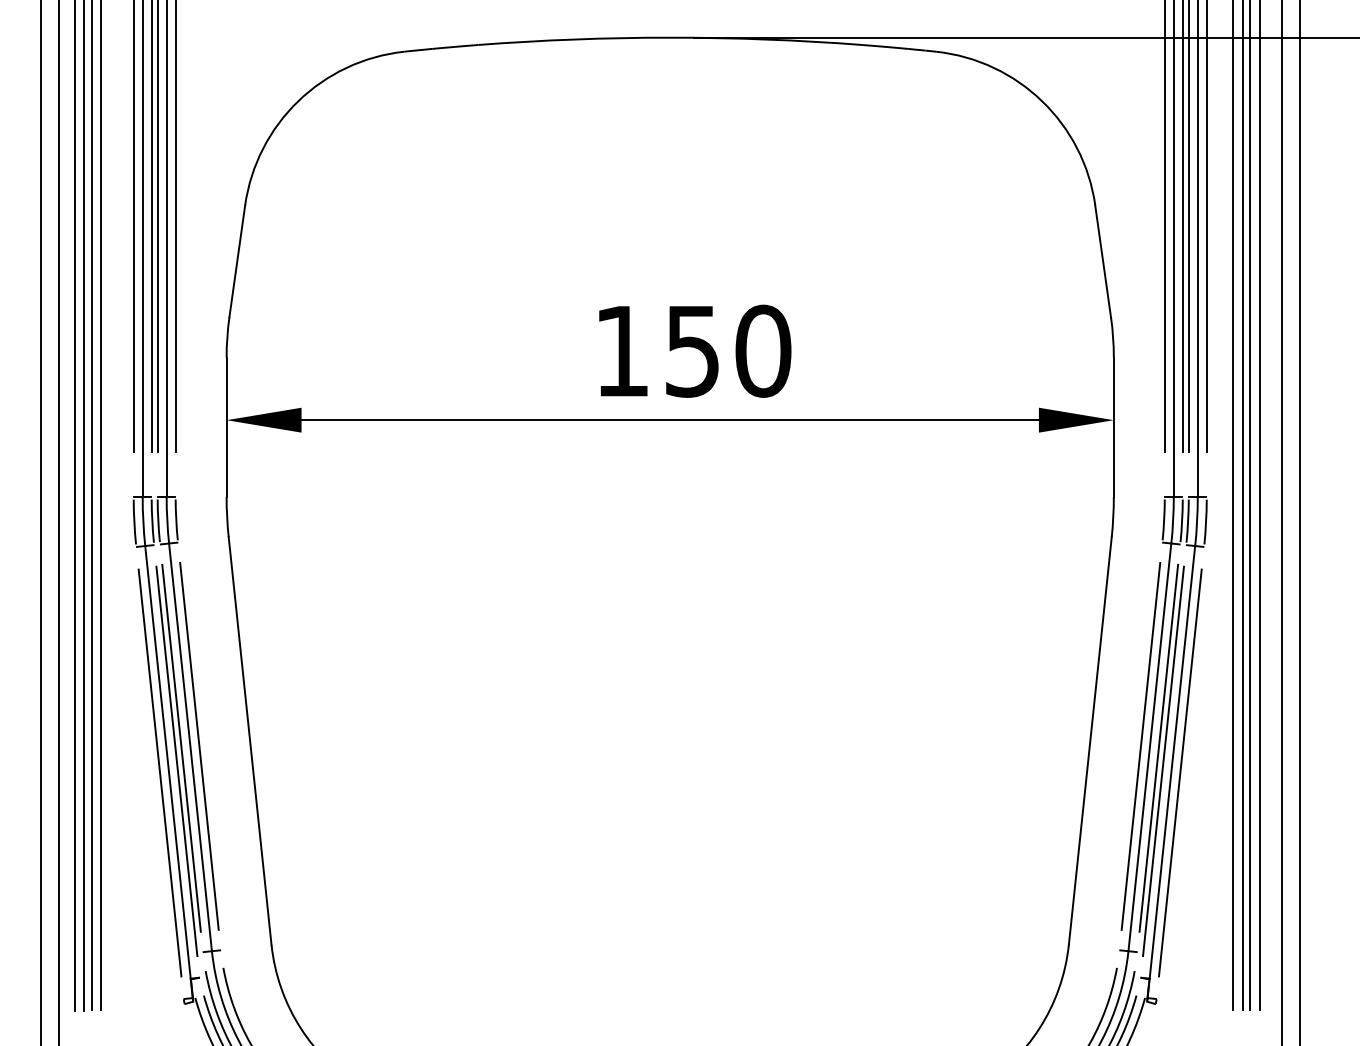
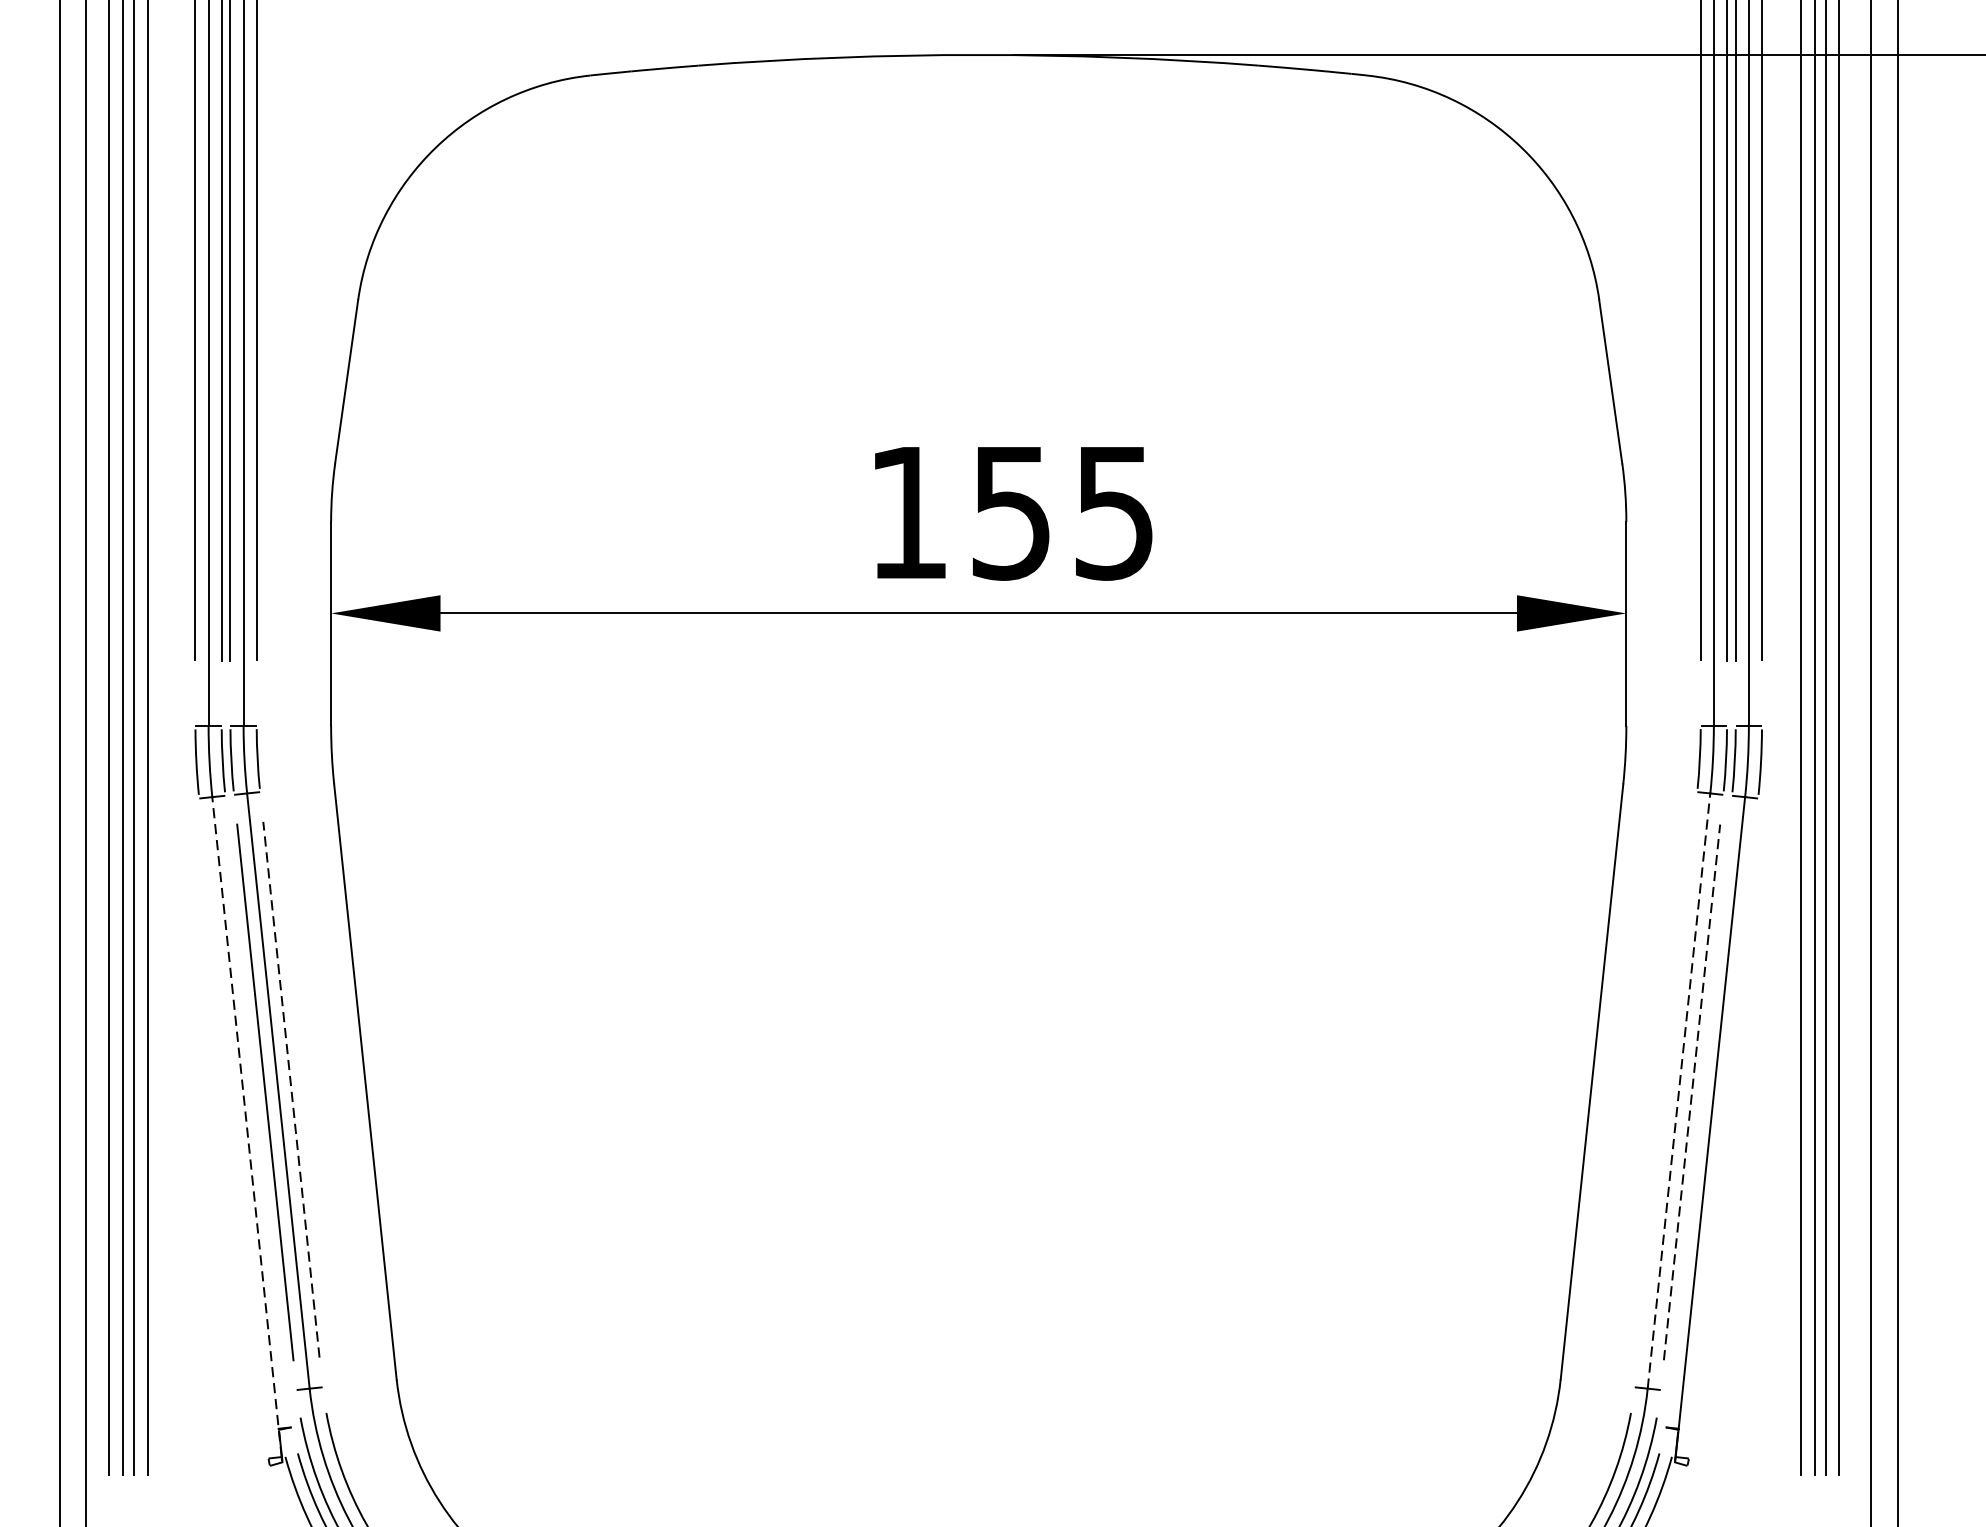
text: (763, 350) -> (1114, 511), 150 -> 155
line: (199, 745) -> (291, 1088), solid -> dashed
line: (1140, 745) -> (1665, 1088), removed
line: (1149, 747) -> (1678, 1091), solid -> dashed
line: (1158, 747) -> (1691, 1091), solid -> dashed
line: (176, 761) -> (257, 1111), removed
line: (1163, 761) -> (1698, 1111), removed
line: (168, 771) -> (246, 1126), solid -> dashed
line: (159, 772) -> (233, 1127), removed
line: (1179, 772) -> (1722, 1127), removed

